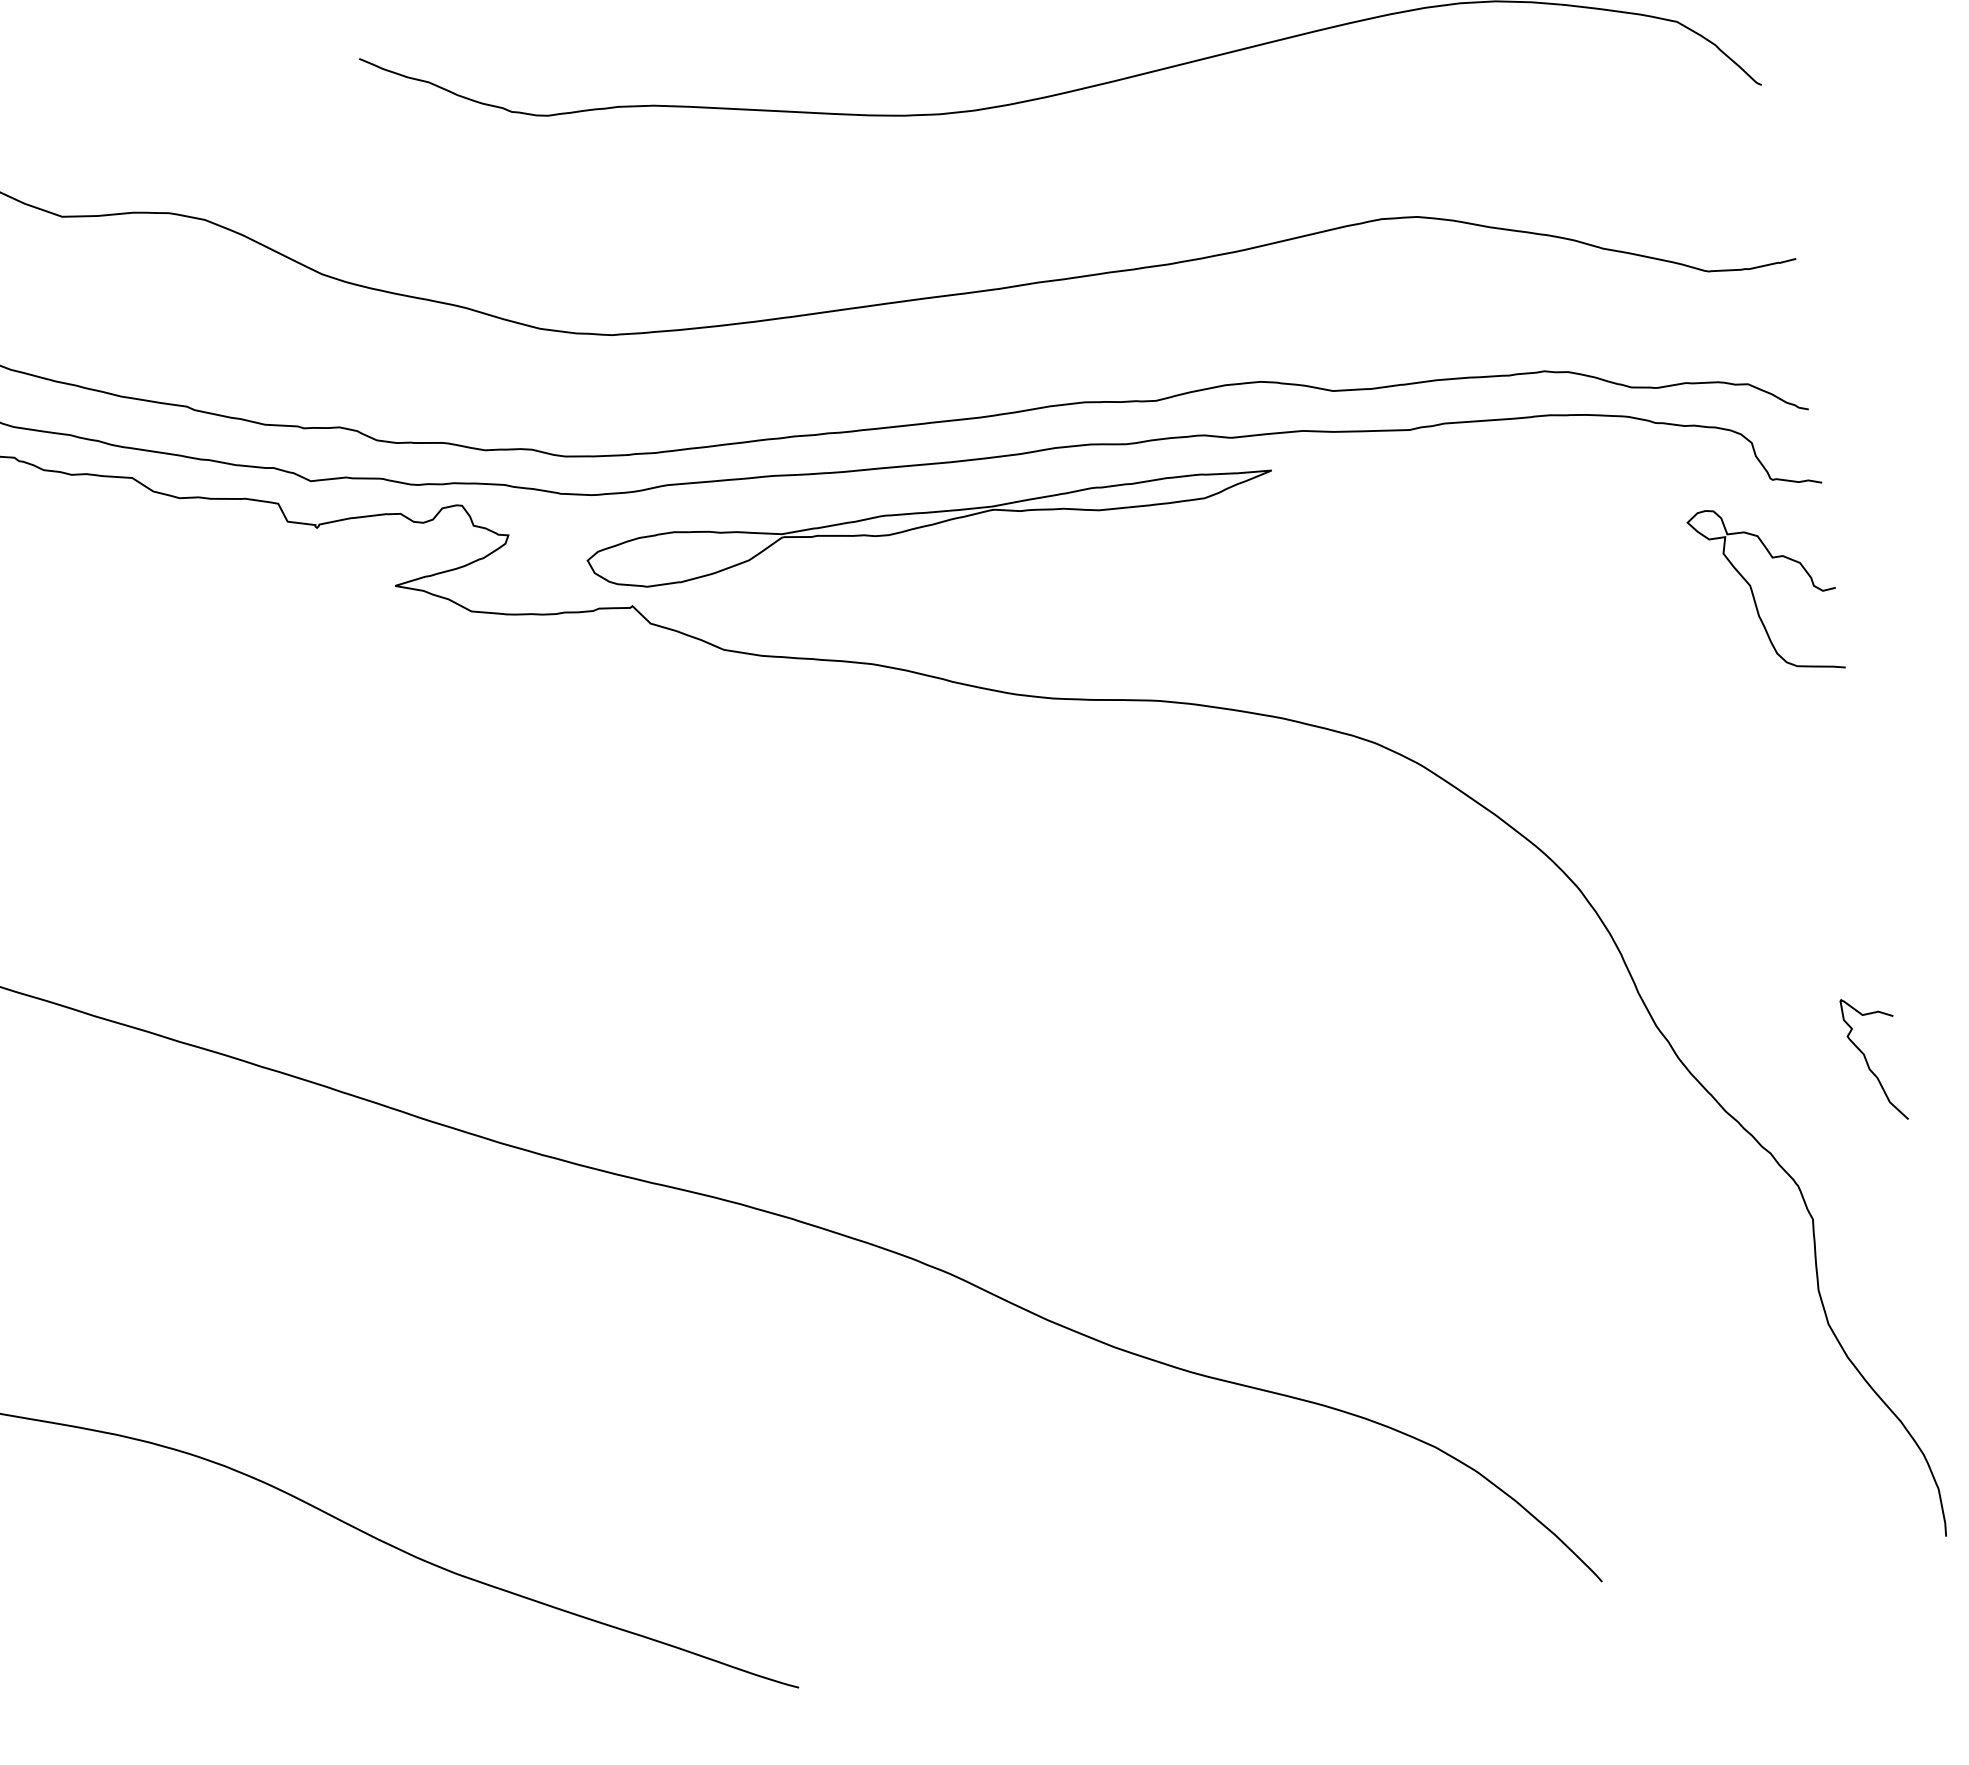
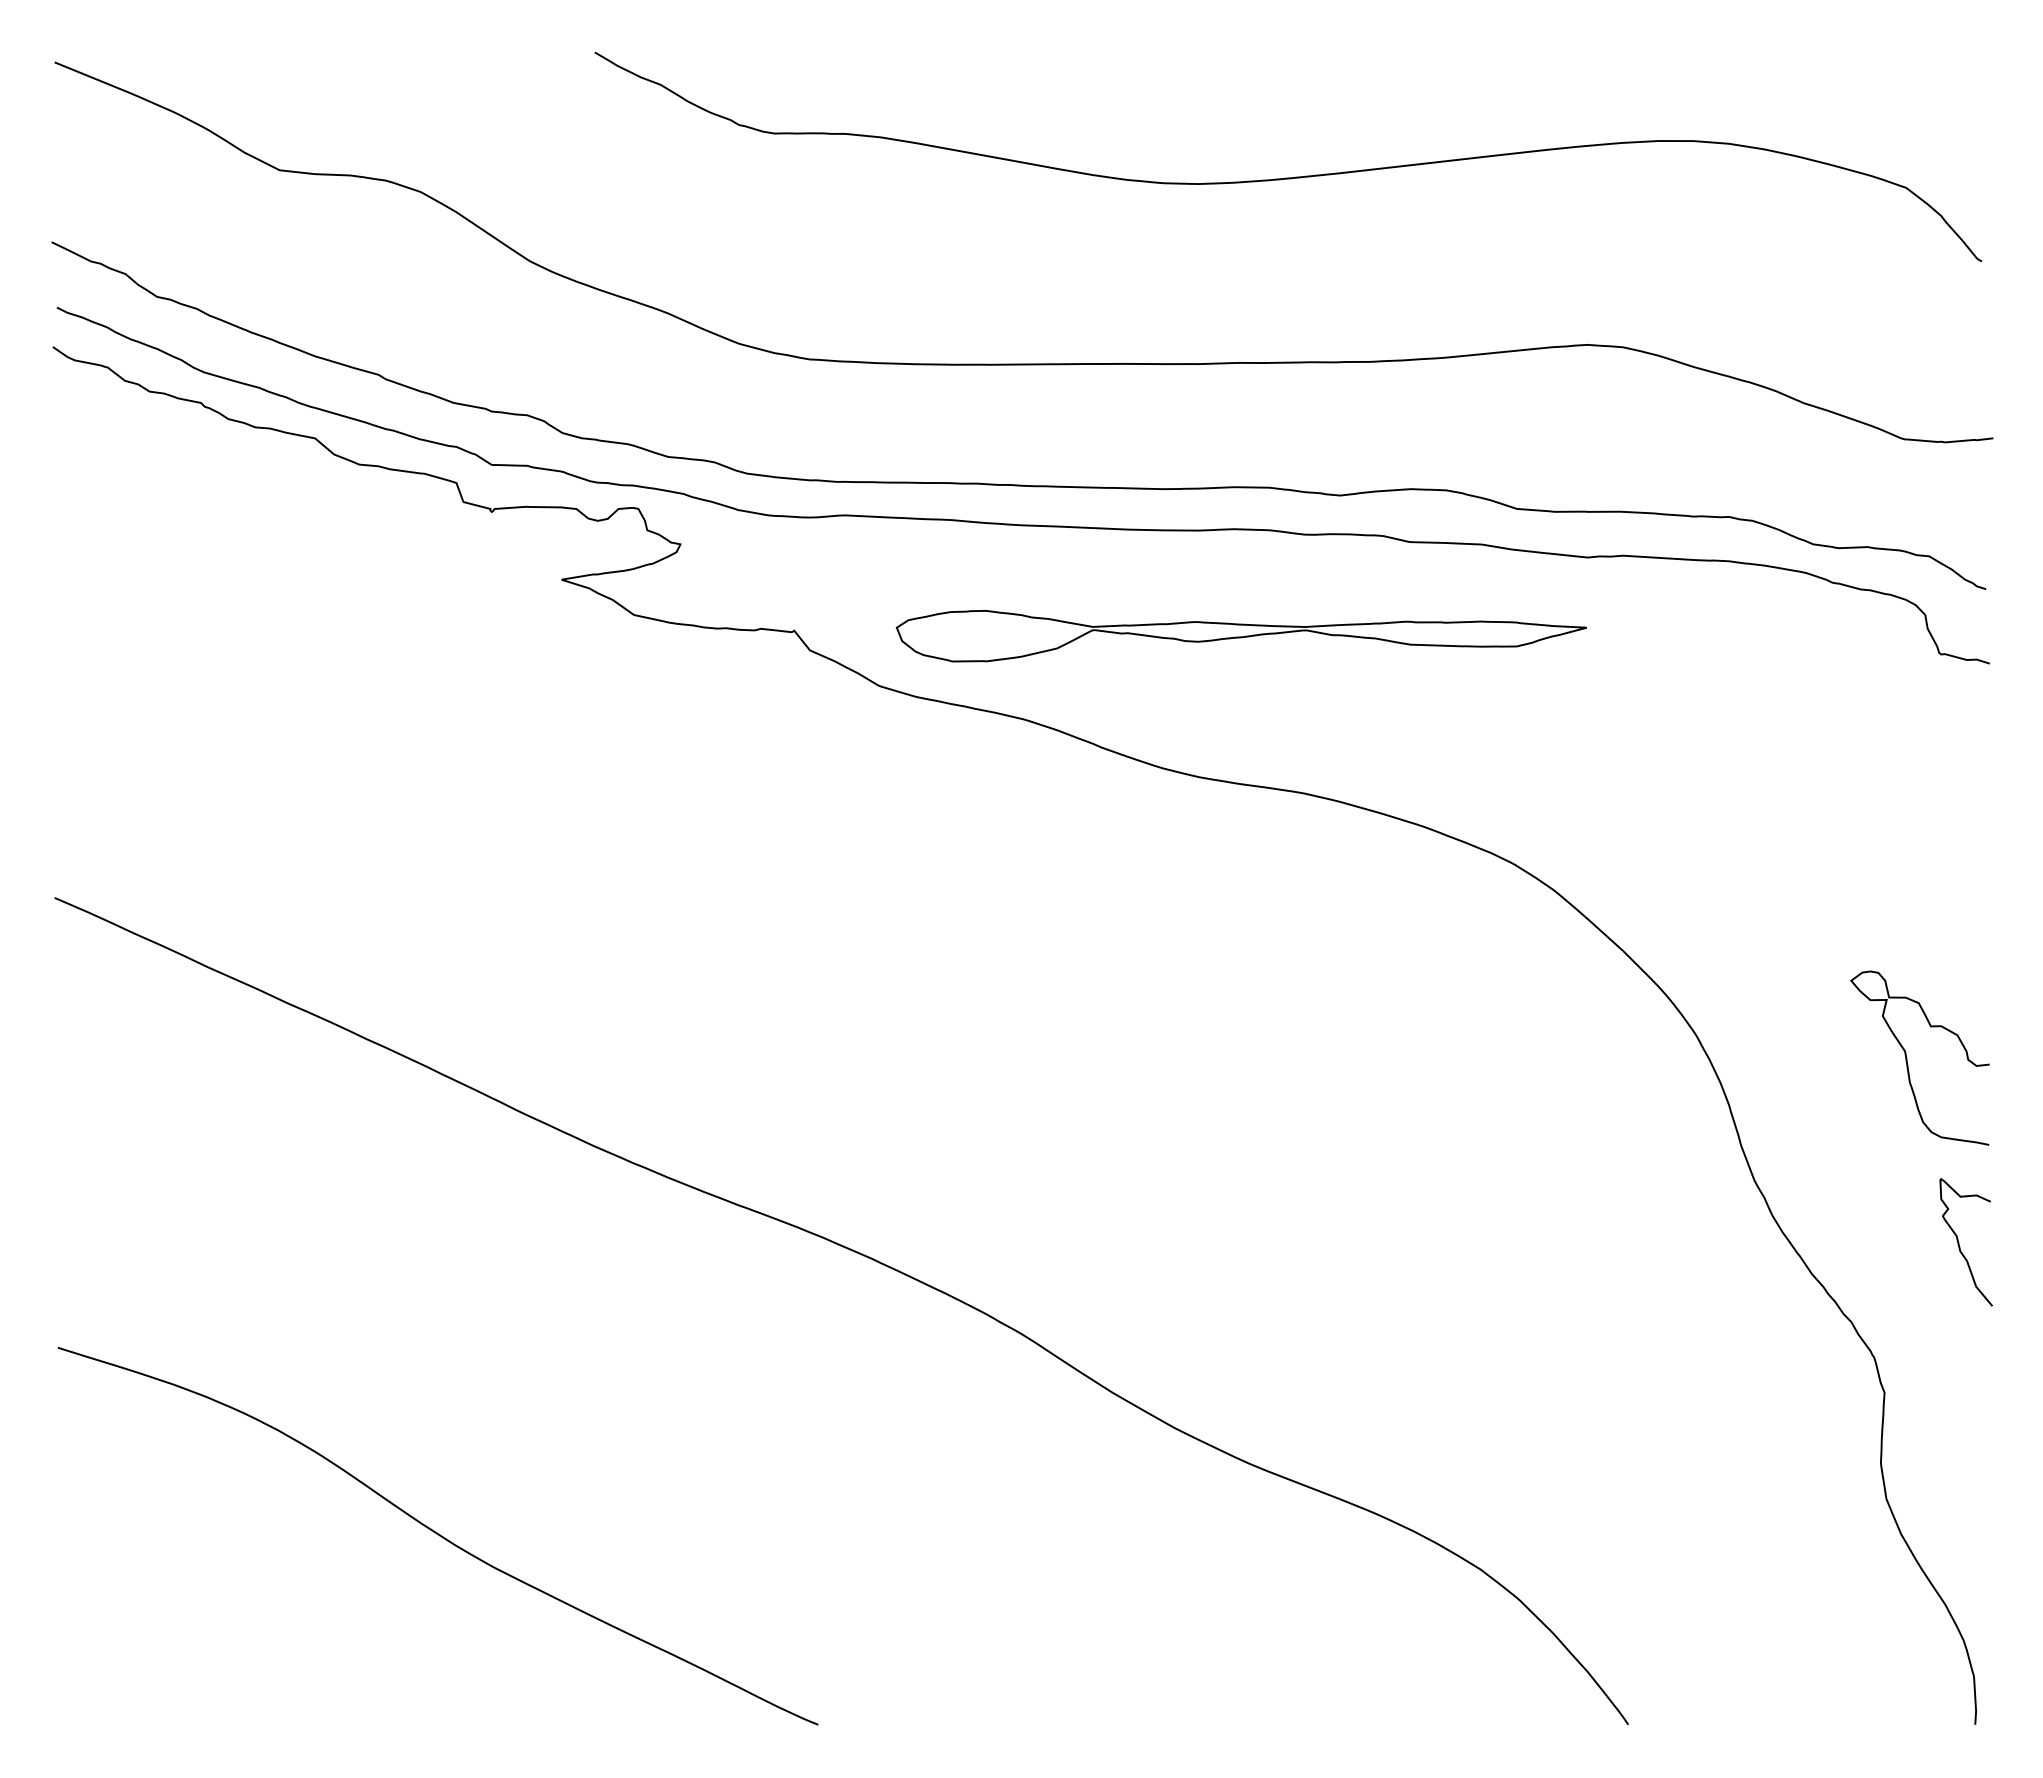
part: (929, 524) -> (1240, 636), moved
curve: (1753, 592) -> (1907, 1058), moved

